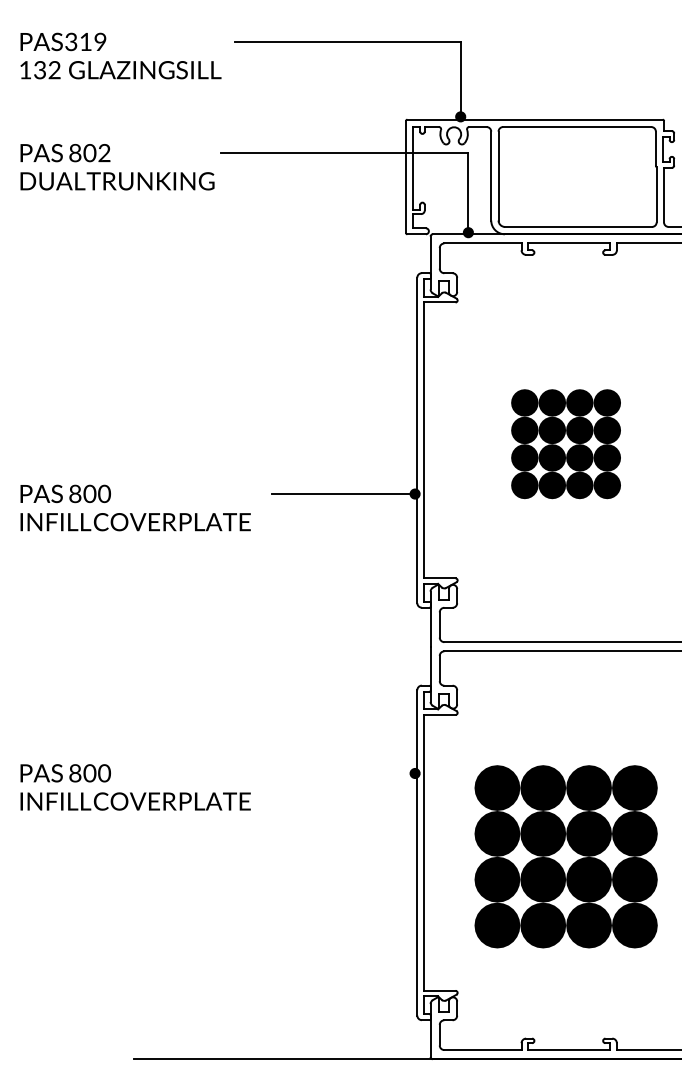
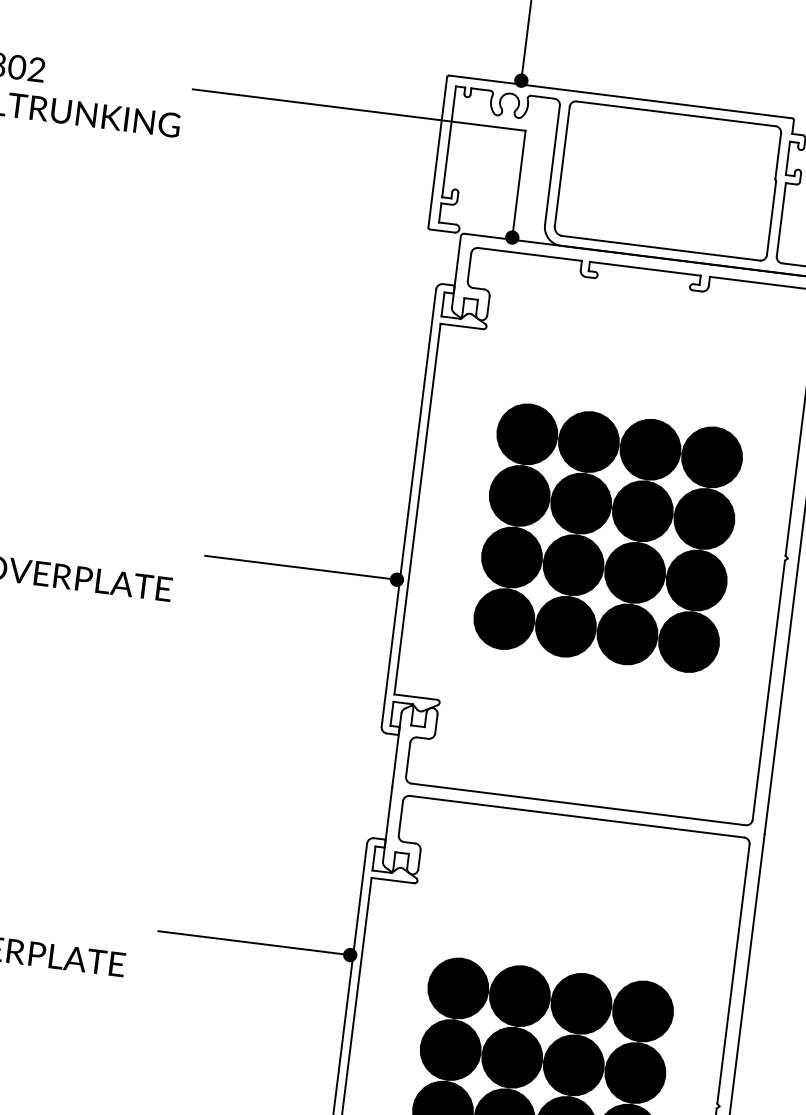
part: (565, 443) -> (607, 536), size x1.67
line: (343, 773) -> (254, 943), added

